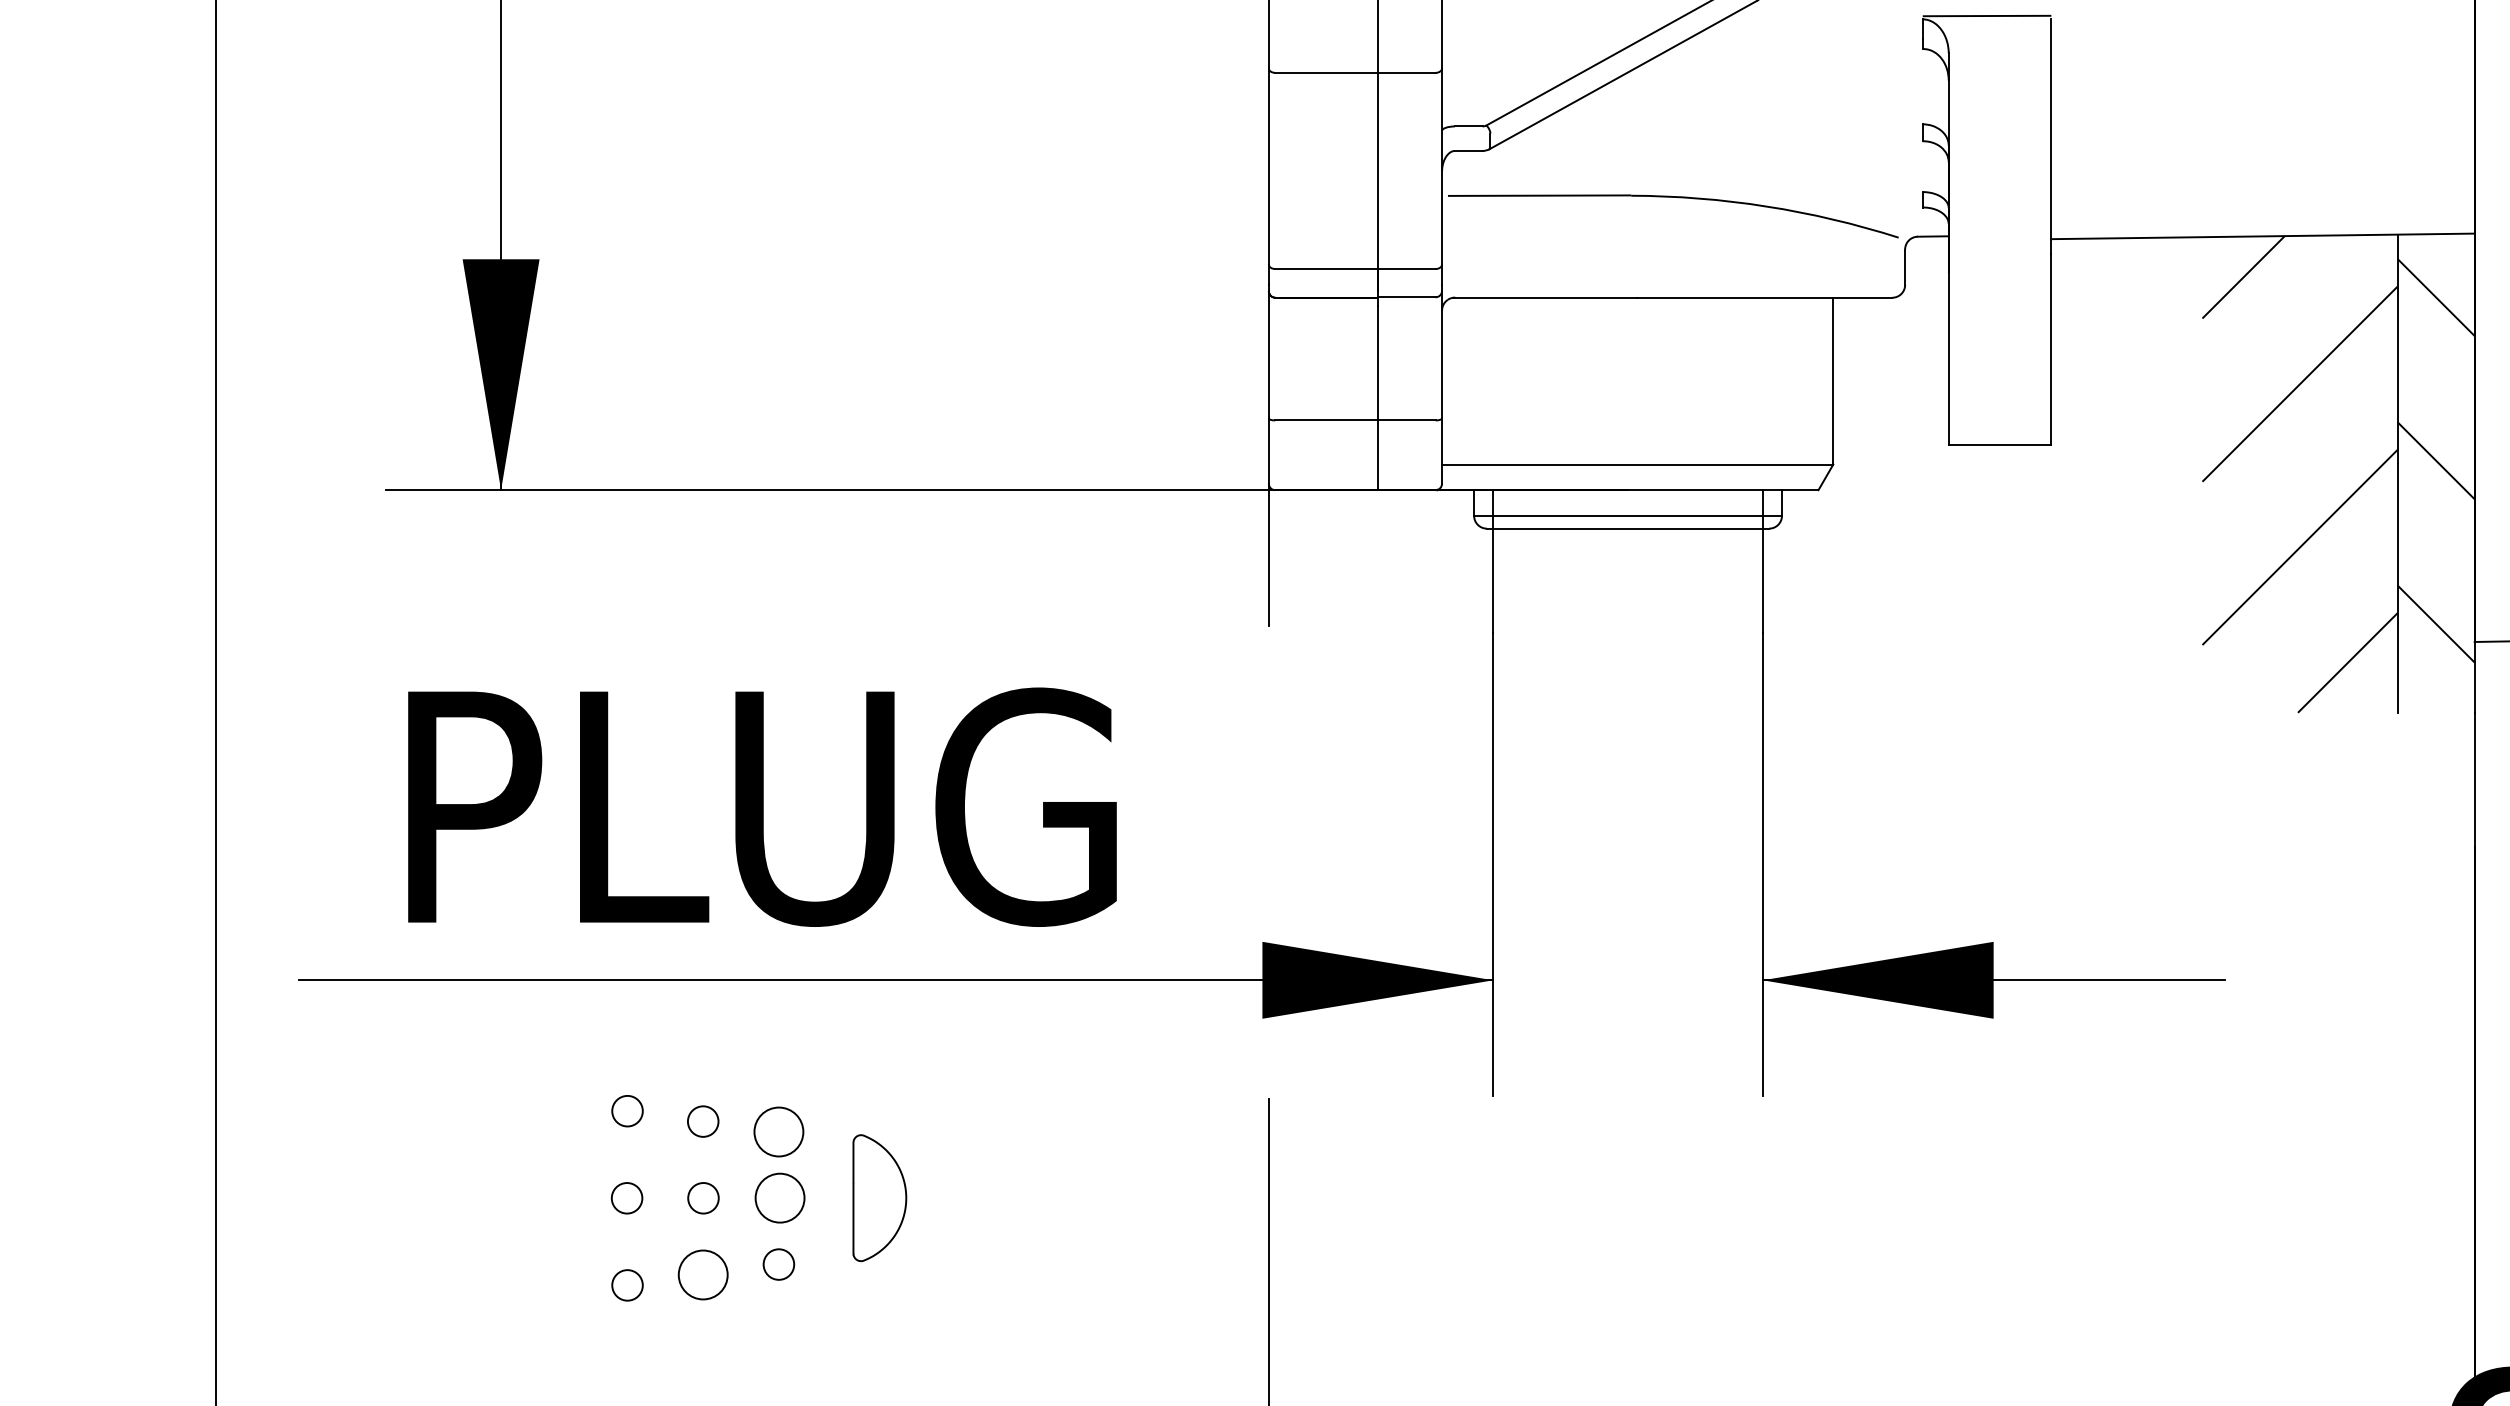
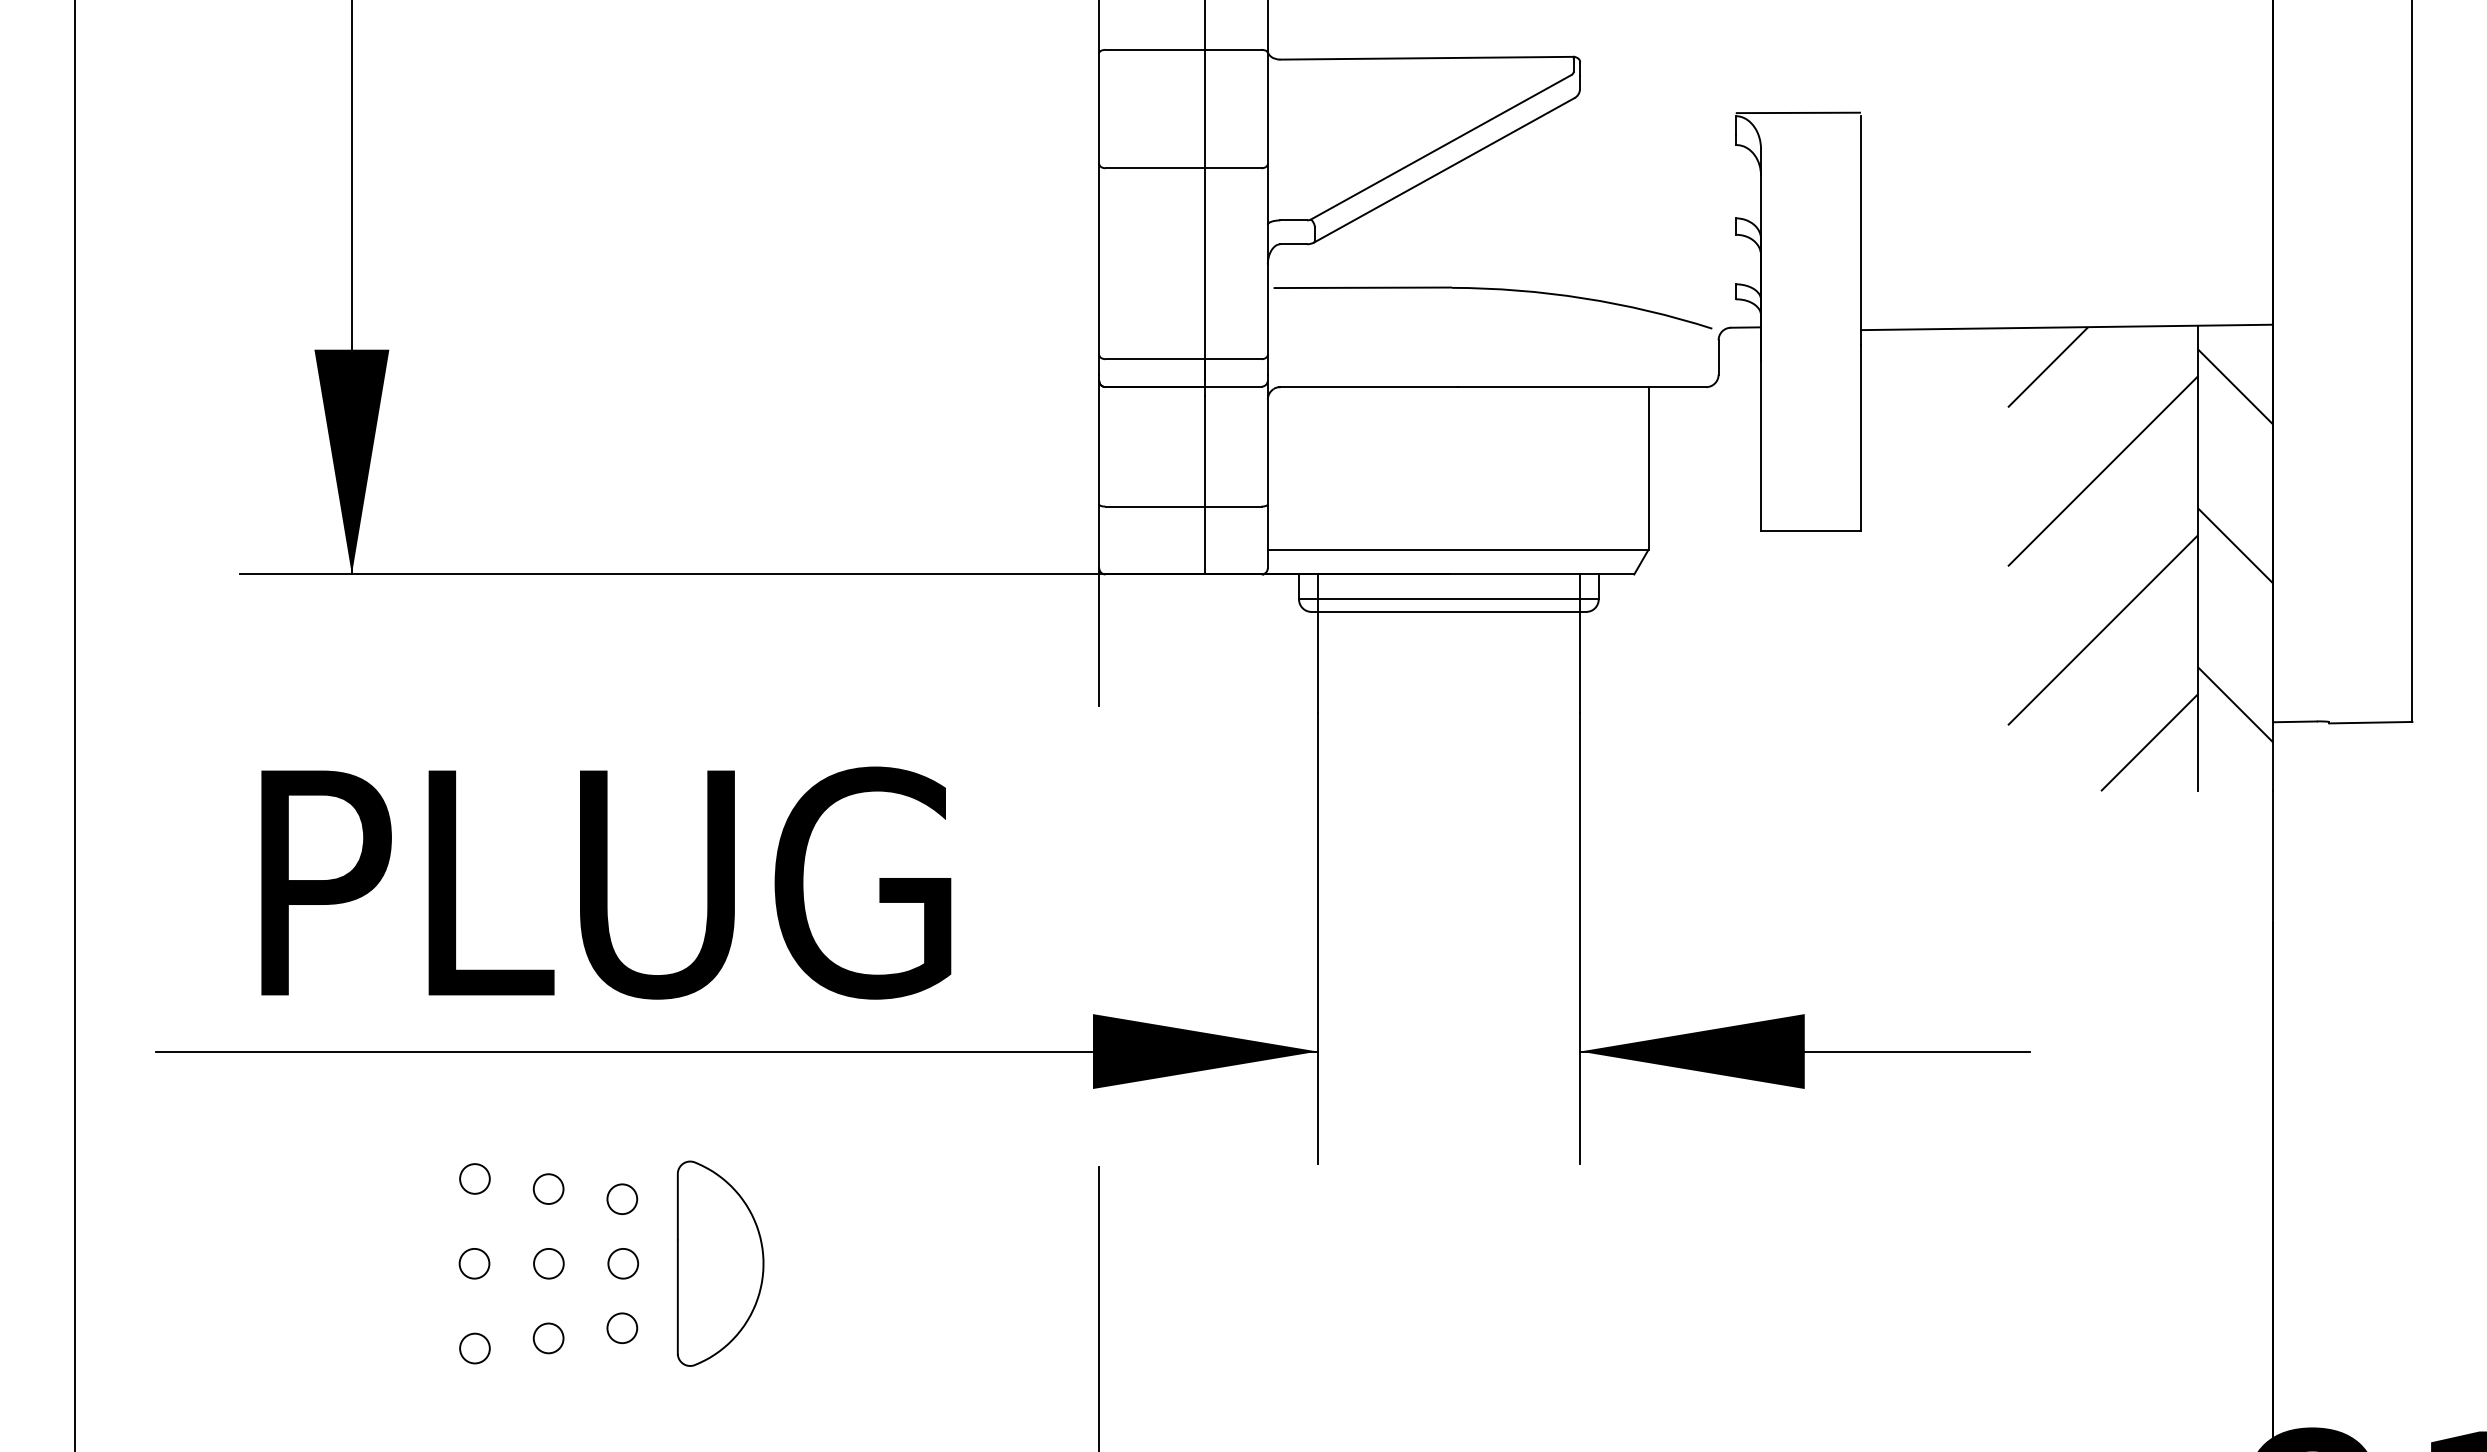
circle: (779, 1132) -> (622, 1199), size x0.62
circle: (779, 1198) -> (622, 1263), size x0.62
part: (879, 1198) -> (720, 1263), size x1.67
circle: (703, 1275) -> (548, 1338), size x0.62

